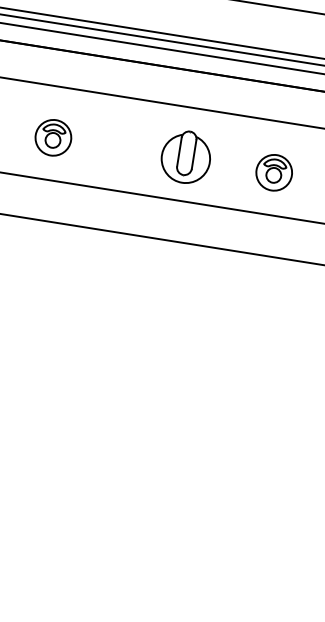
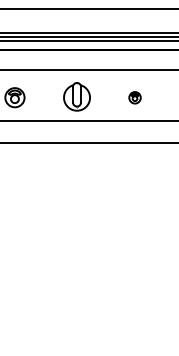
part: (185, 156) -> (76, 96), moved
part: (273, 172) -> (134, 97), size x0.6

